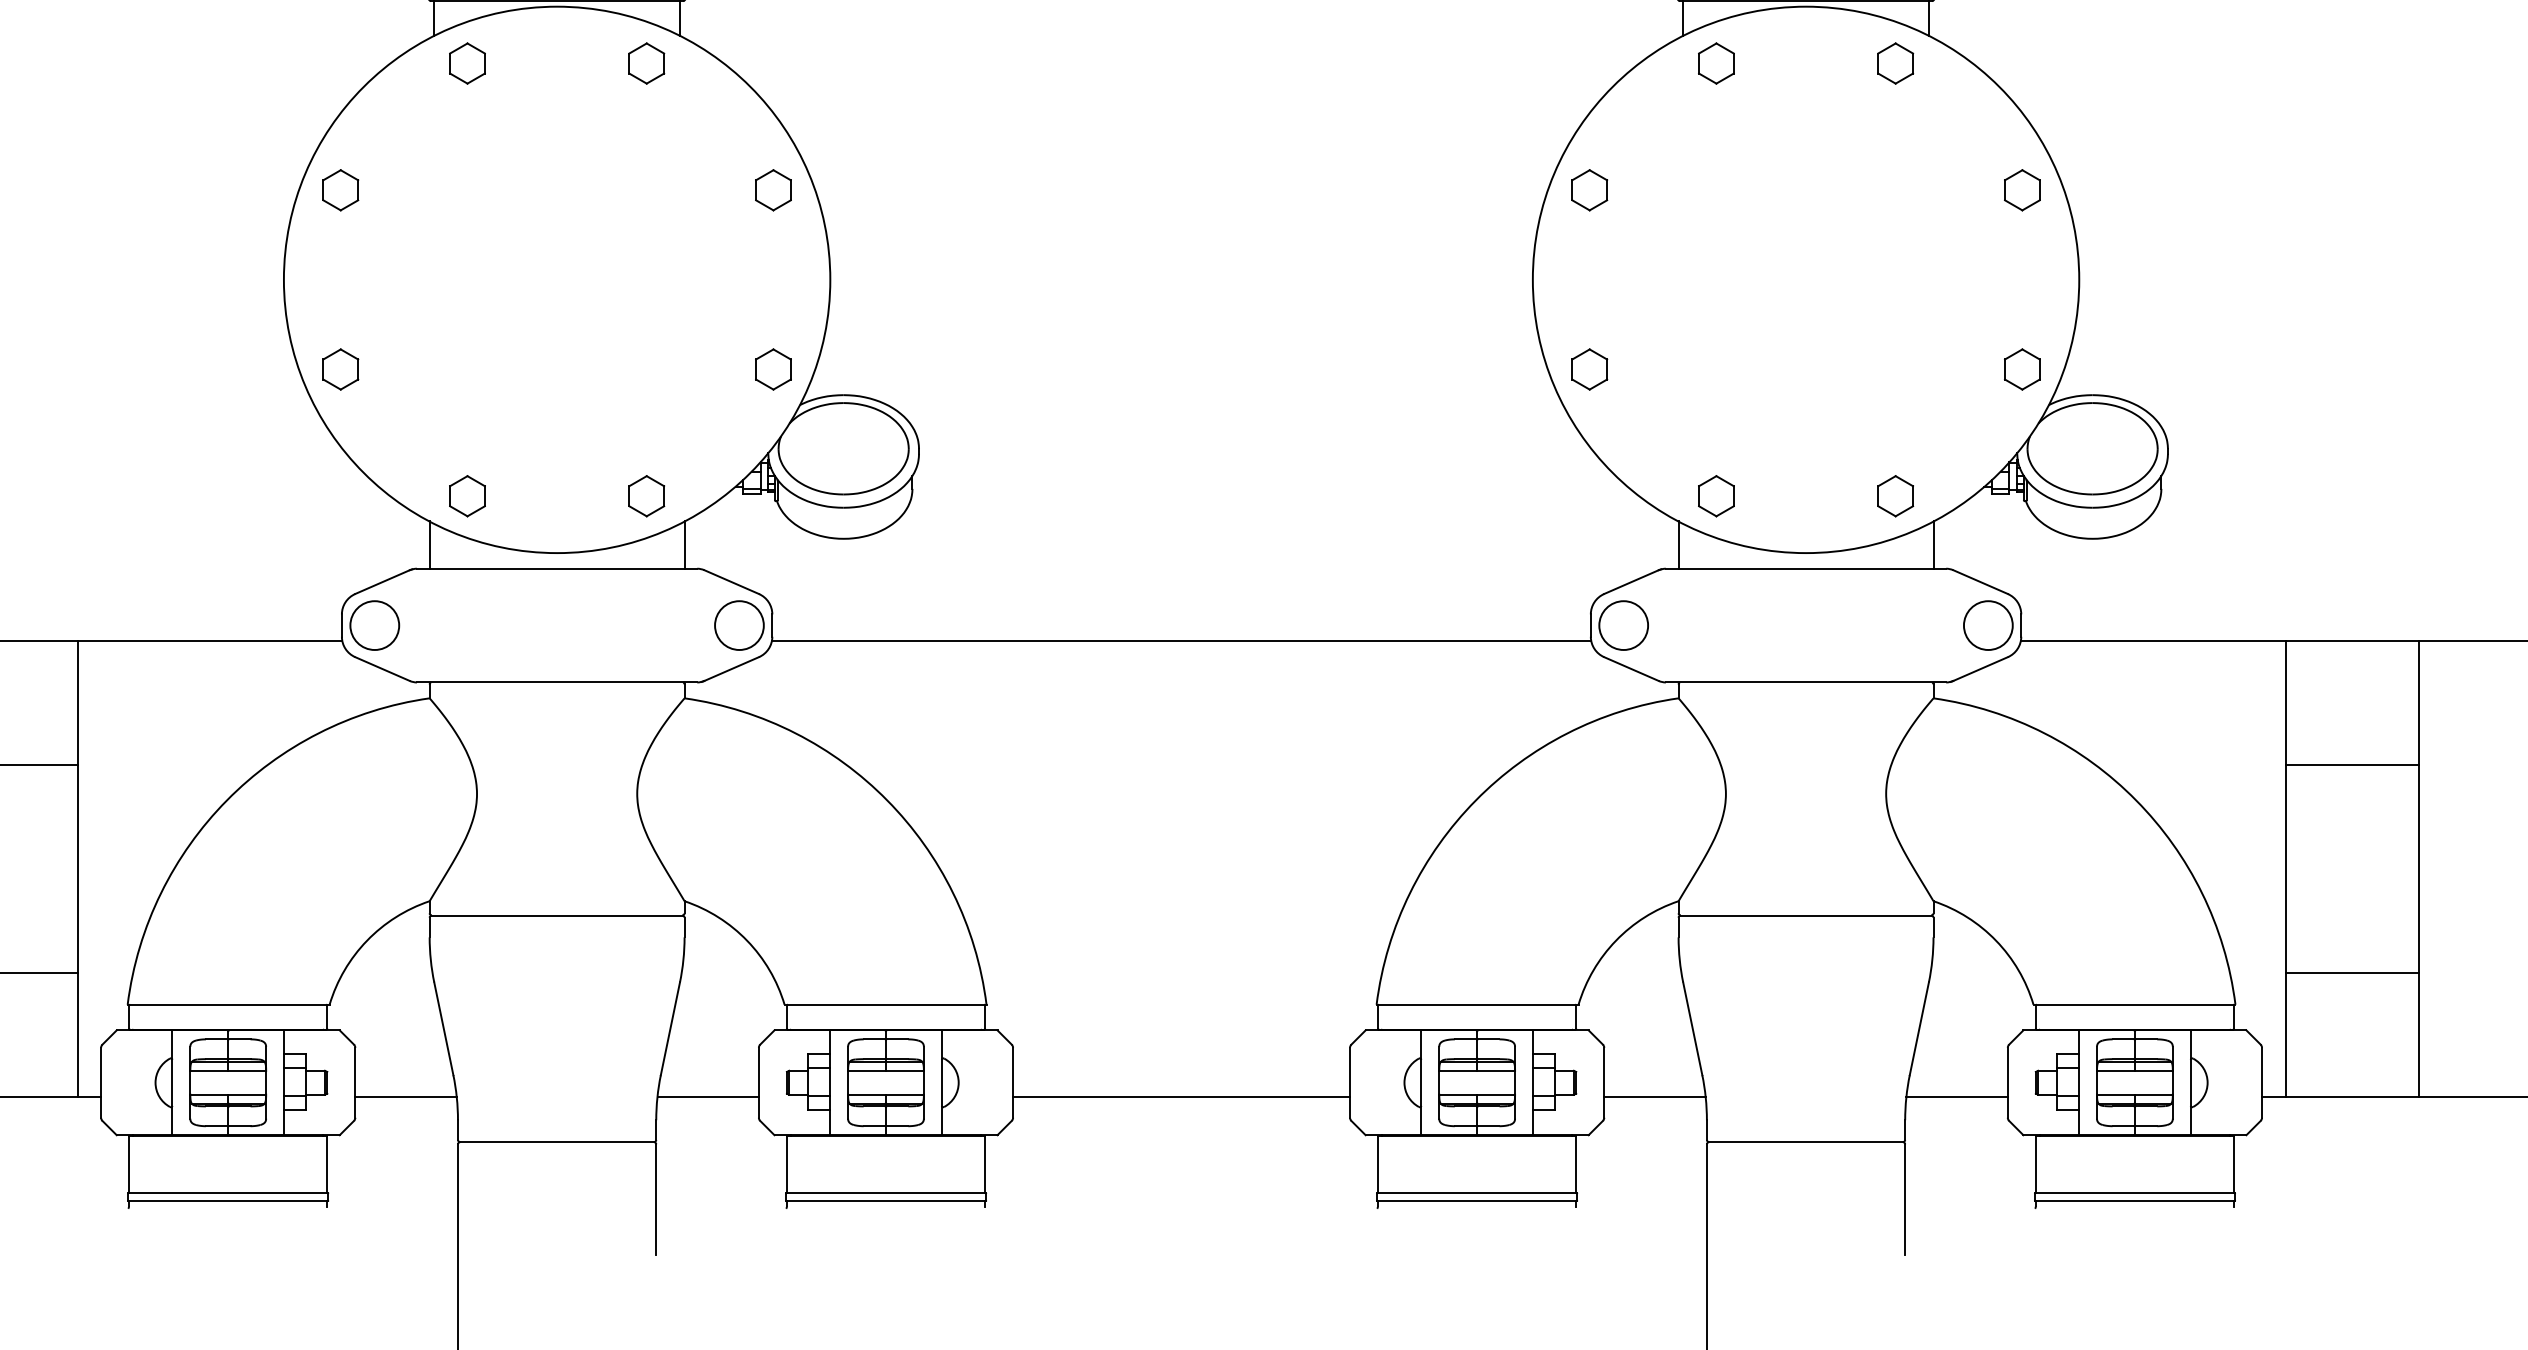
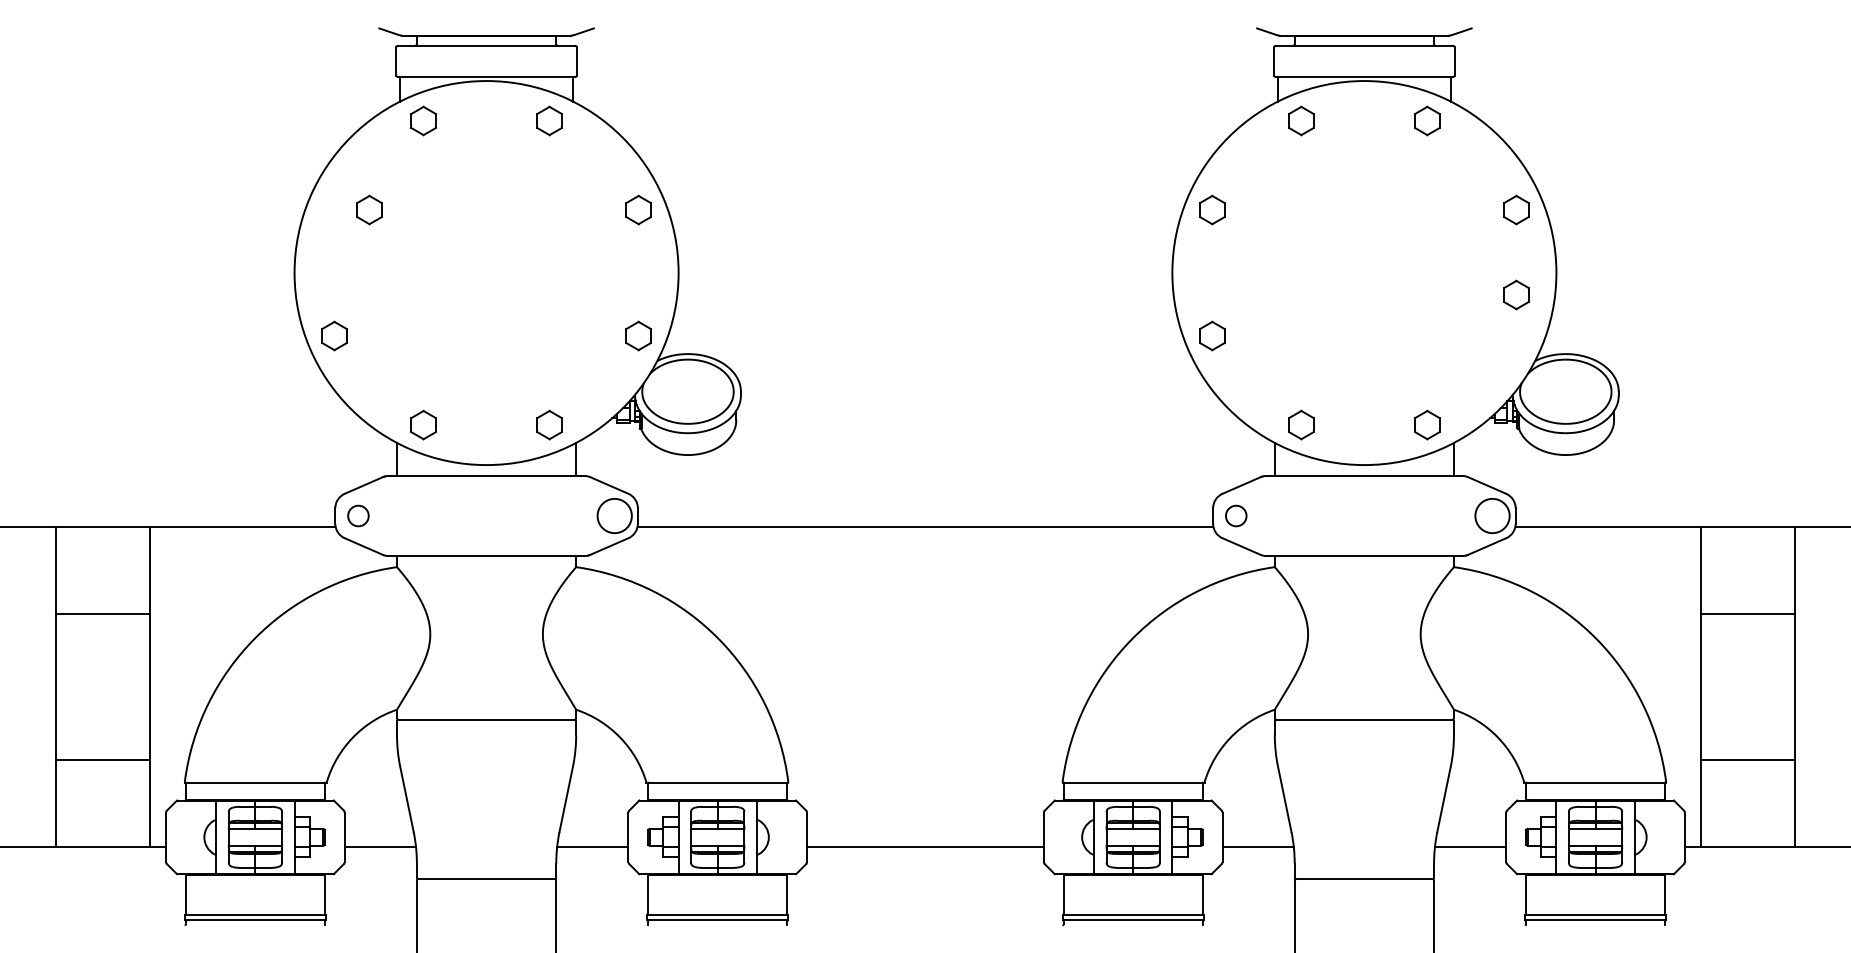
part: (340, 189) -> (369, 209), moved
part: (2022, 368) -> (1516, 294), moved
circle: (374, 624) -> (358, 515), size x0.6
circle: (1624, 624) -> (1236, 515), size x0.6

